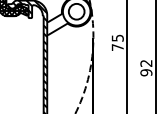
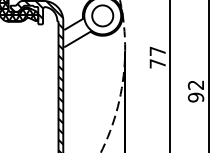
text: (117, 37) -> (157, 50), 75 -> 77

